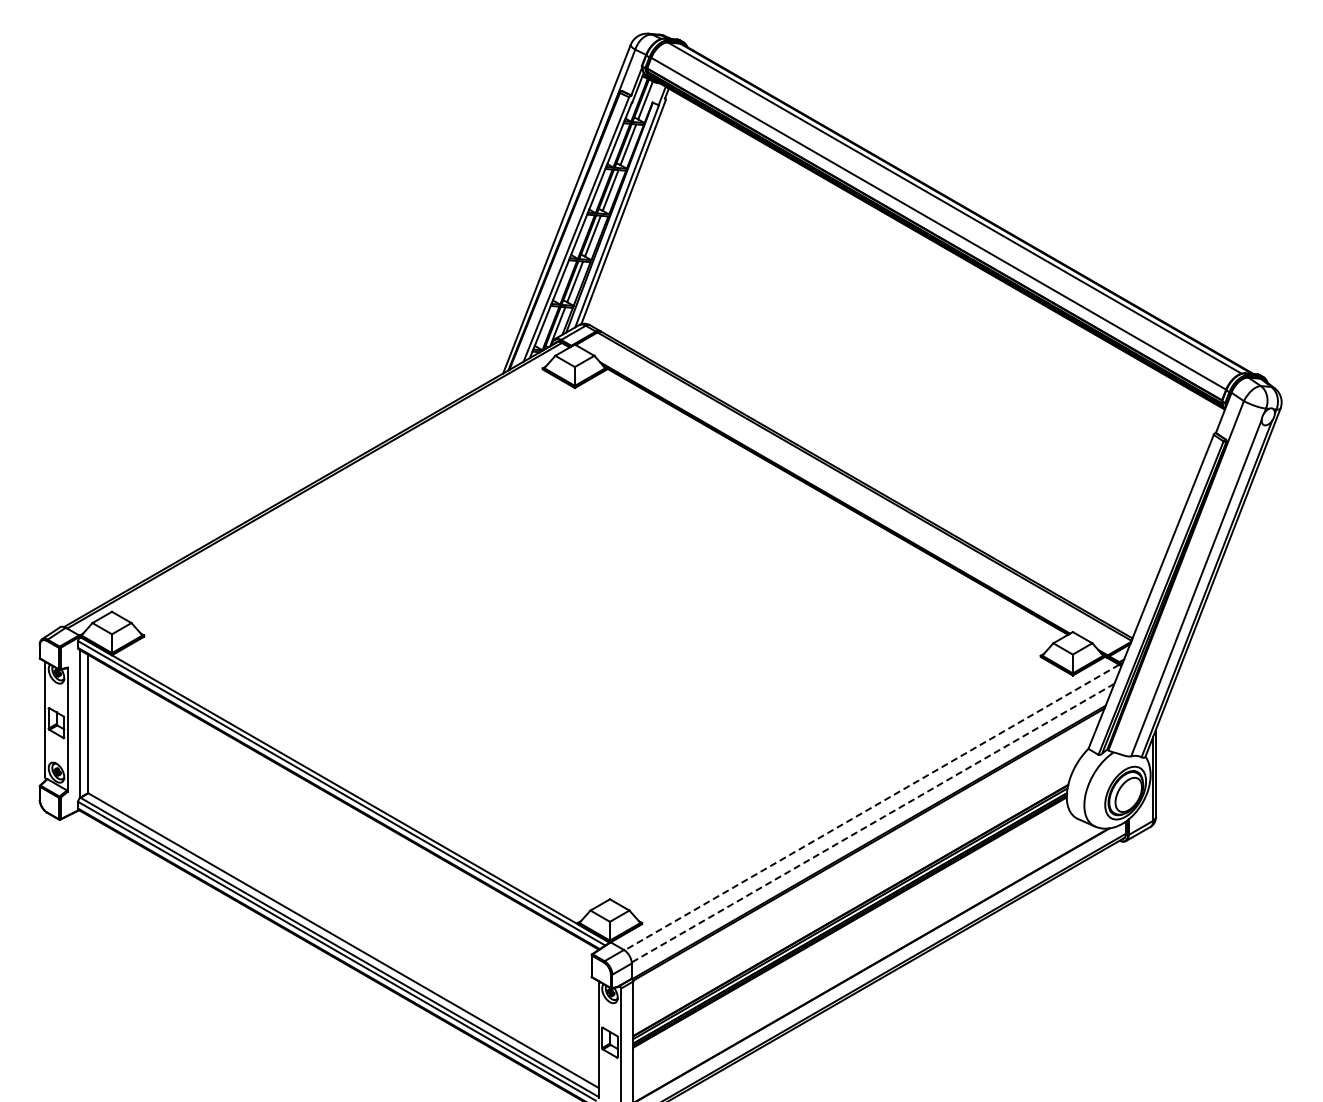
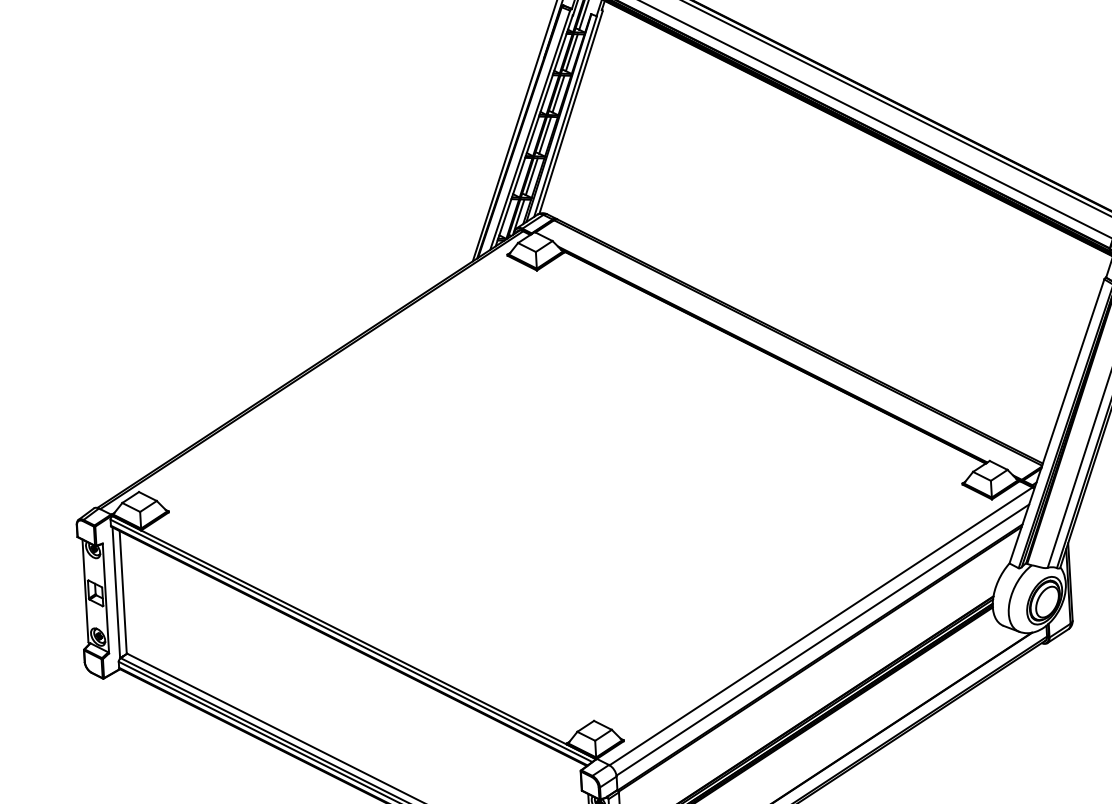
line: (871, 807) -> (820, 626), dashed -> solid
line: (873, 823) -> (823, 640), dashed -> solid

